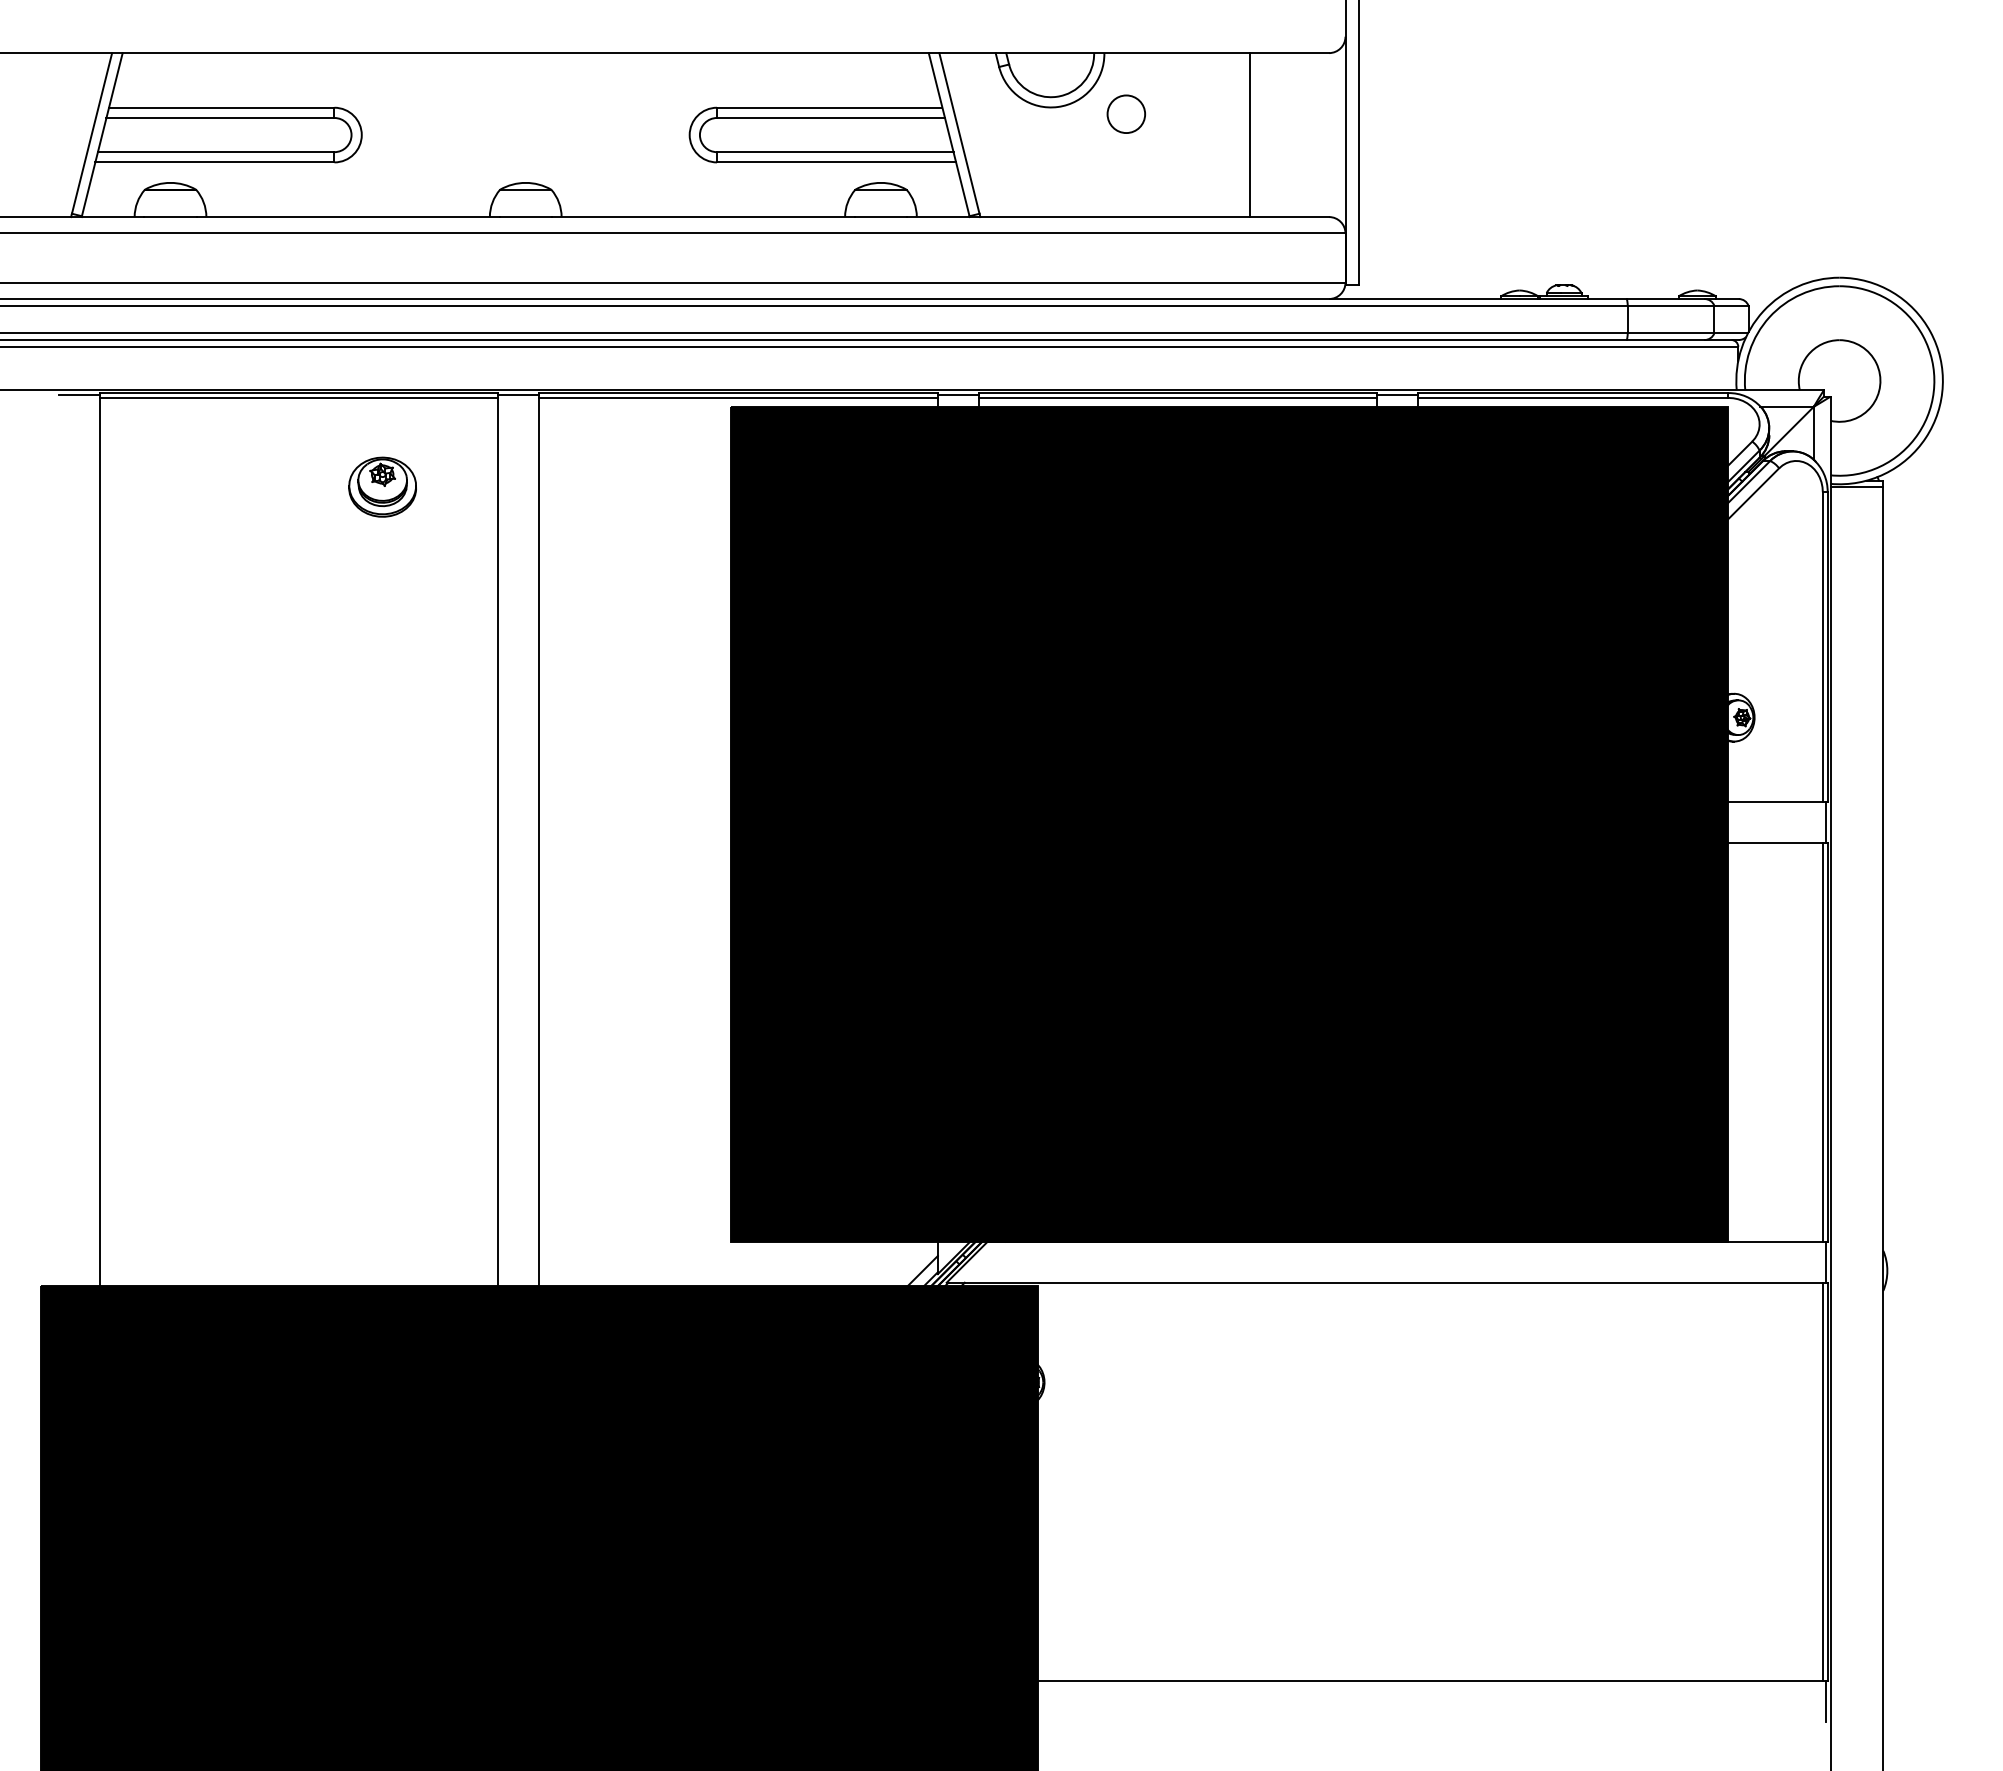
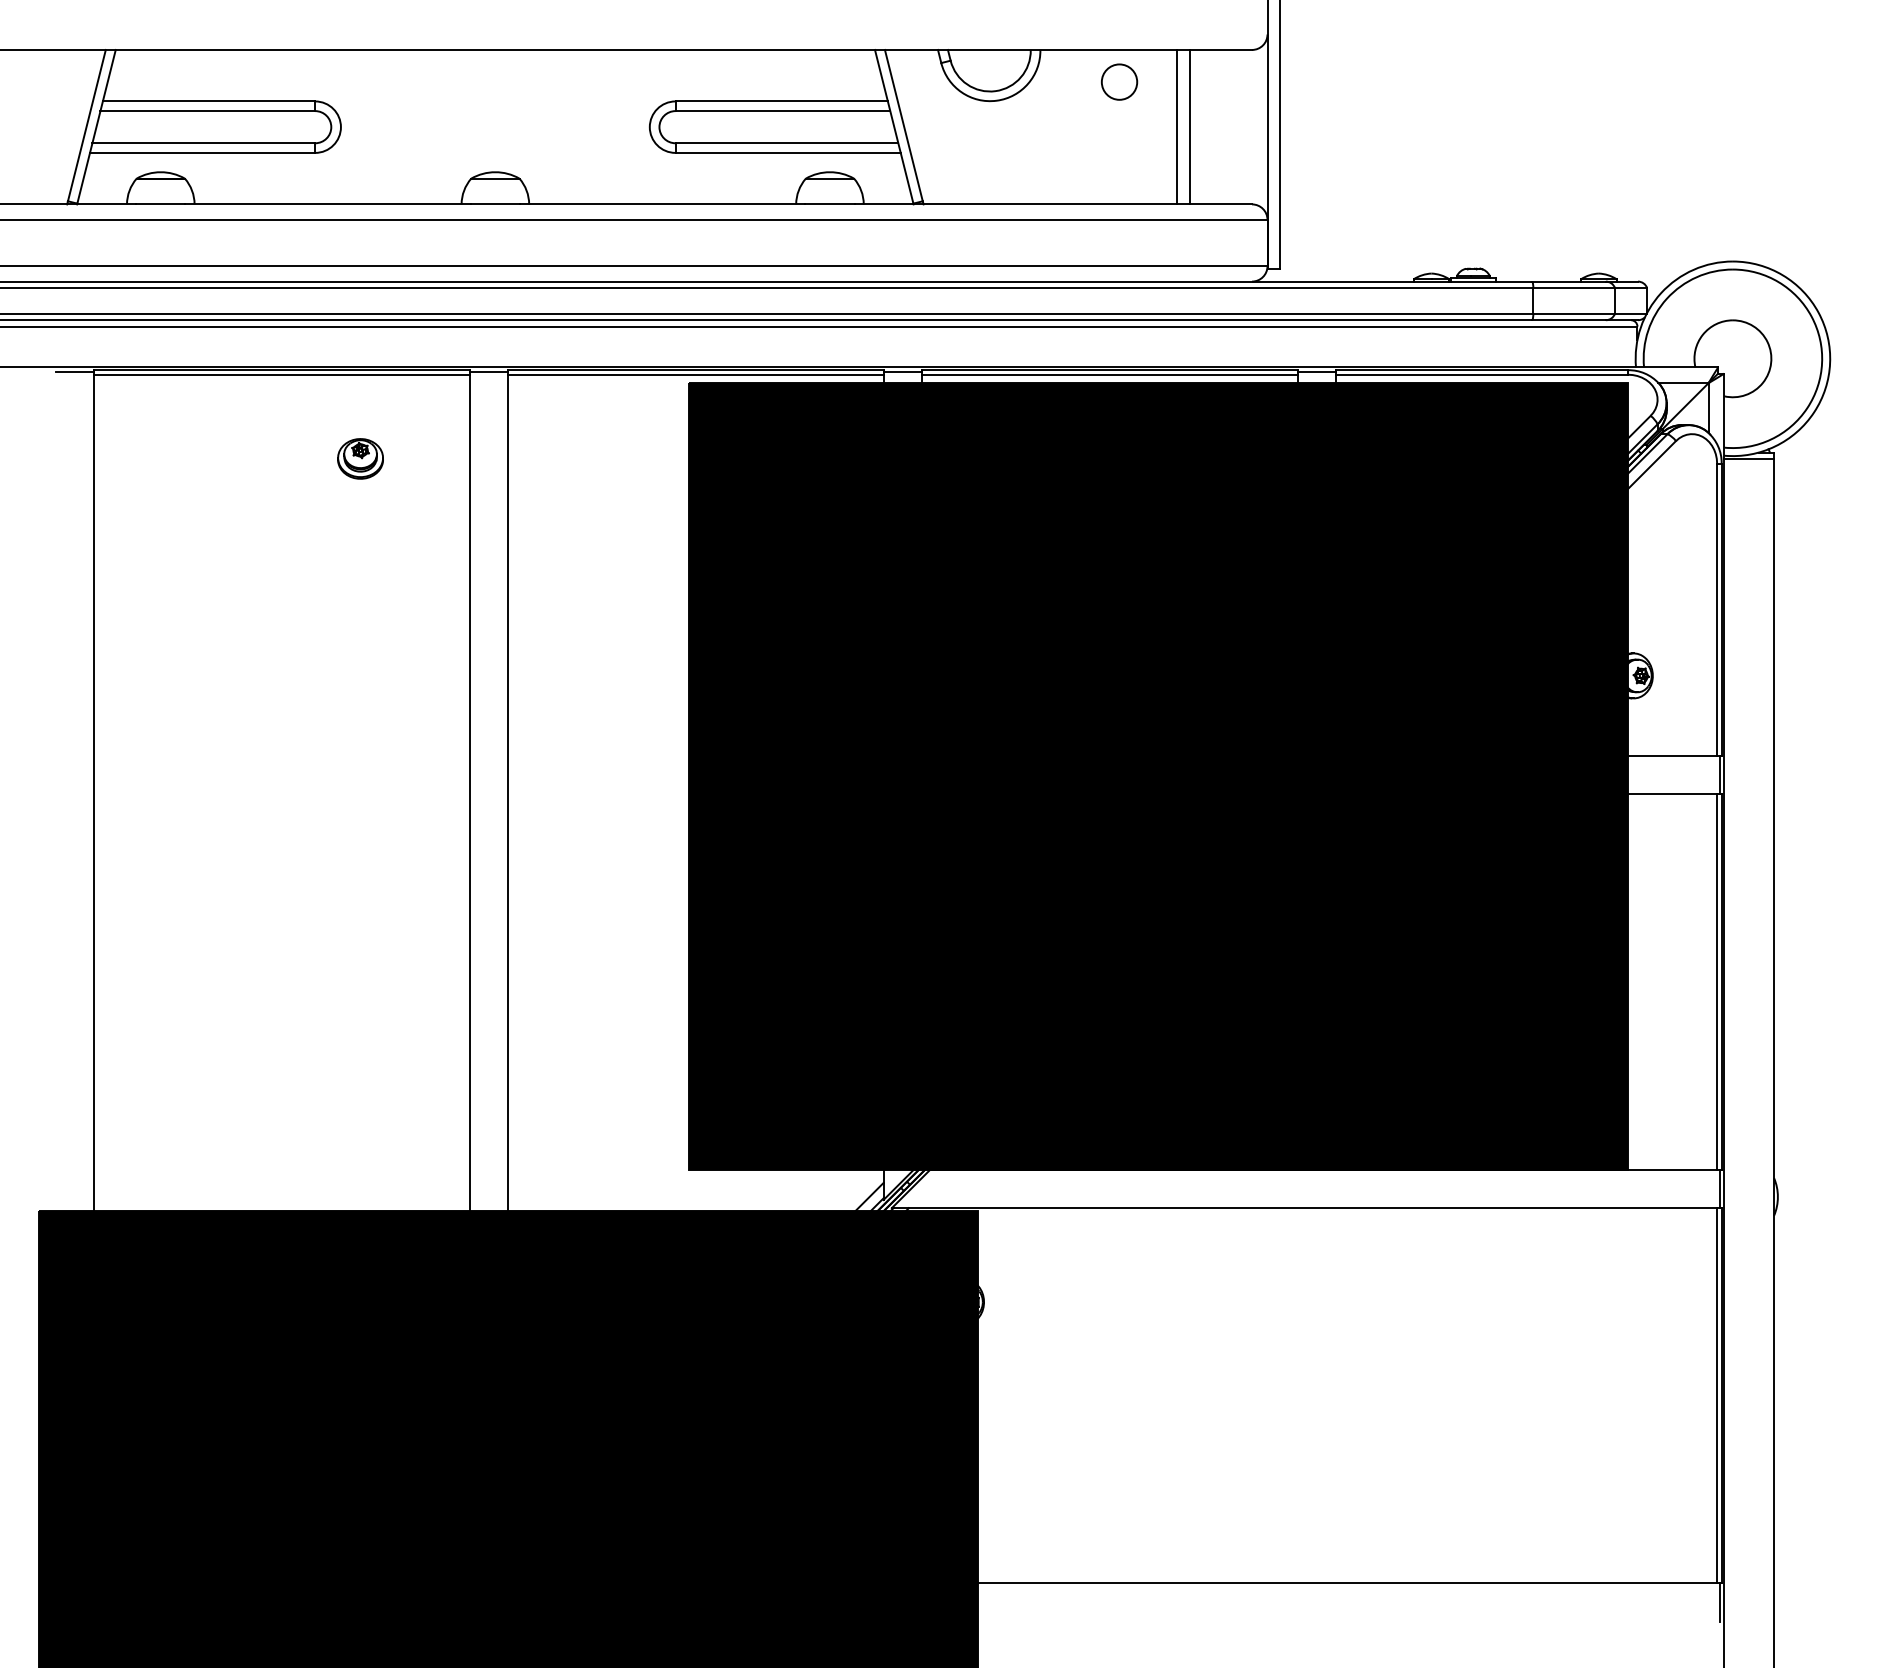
circle: (1125, 113) -> (1118, 81), moved
line: (1263, 135) -> (1190, 127), added
part: (382, 487) -> (360, 459), size x0.71

